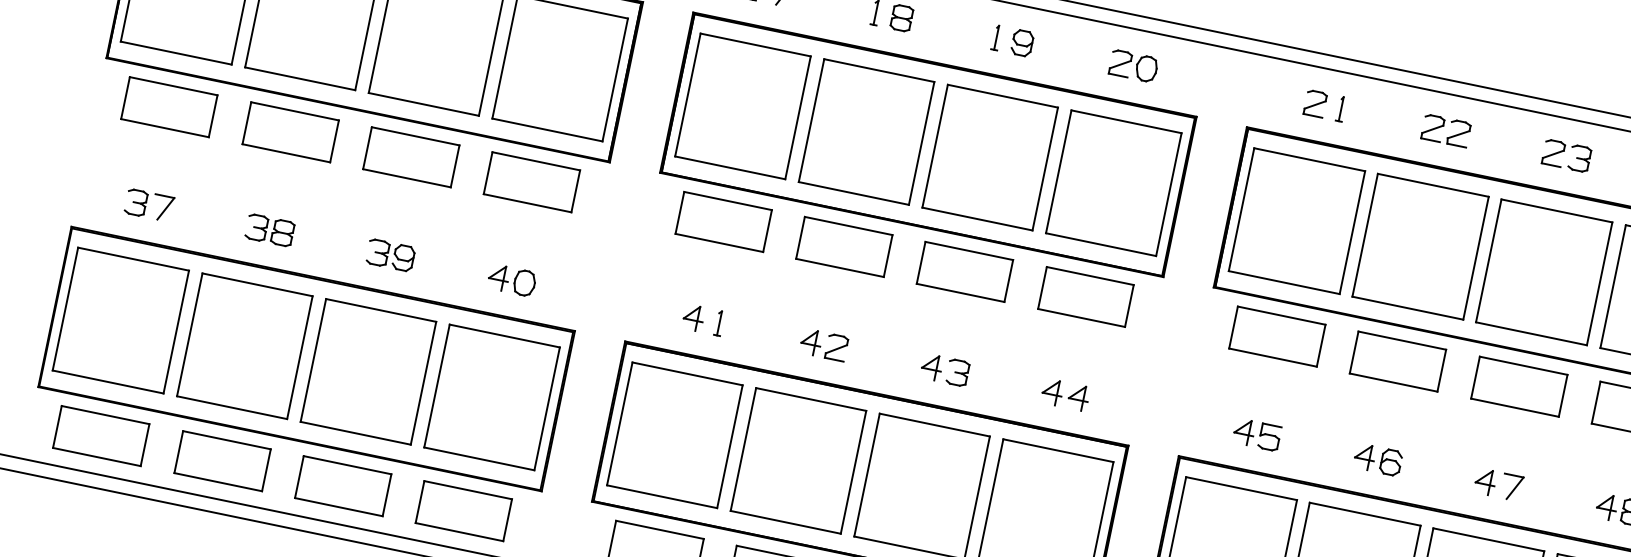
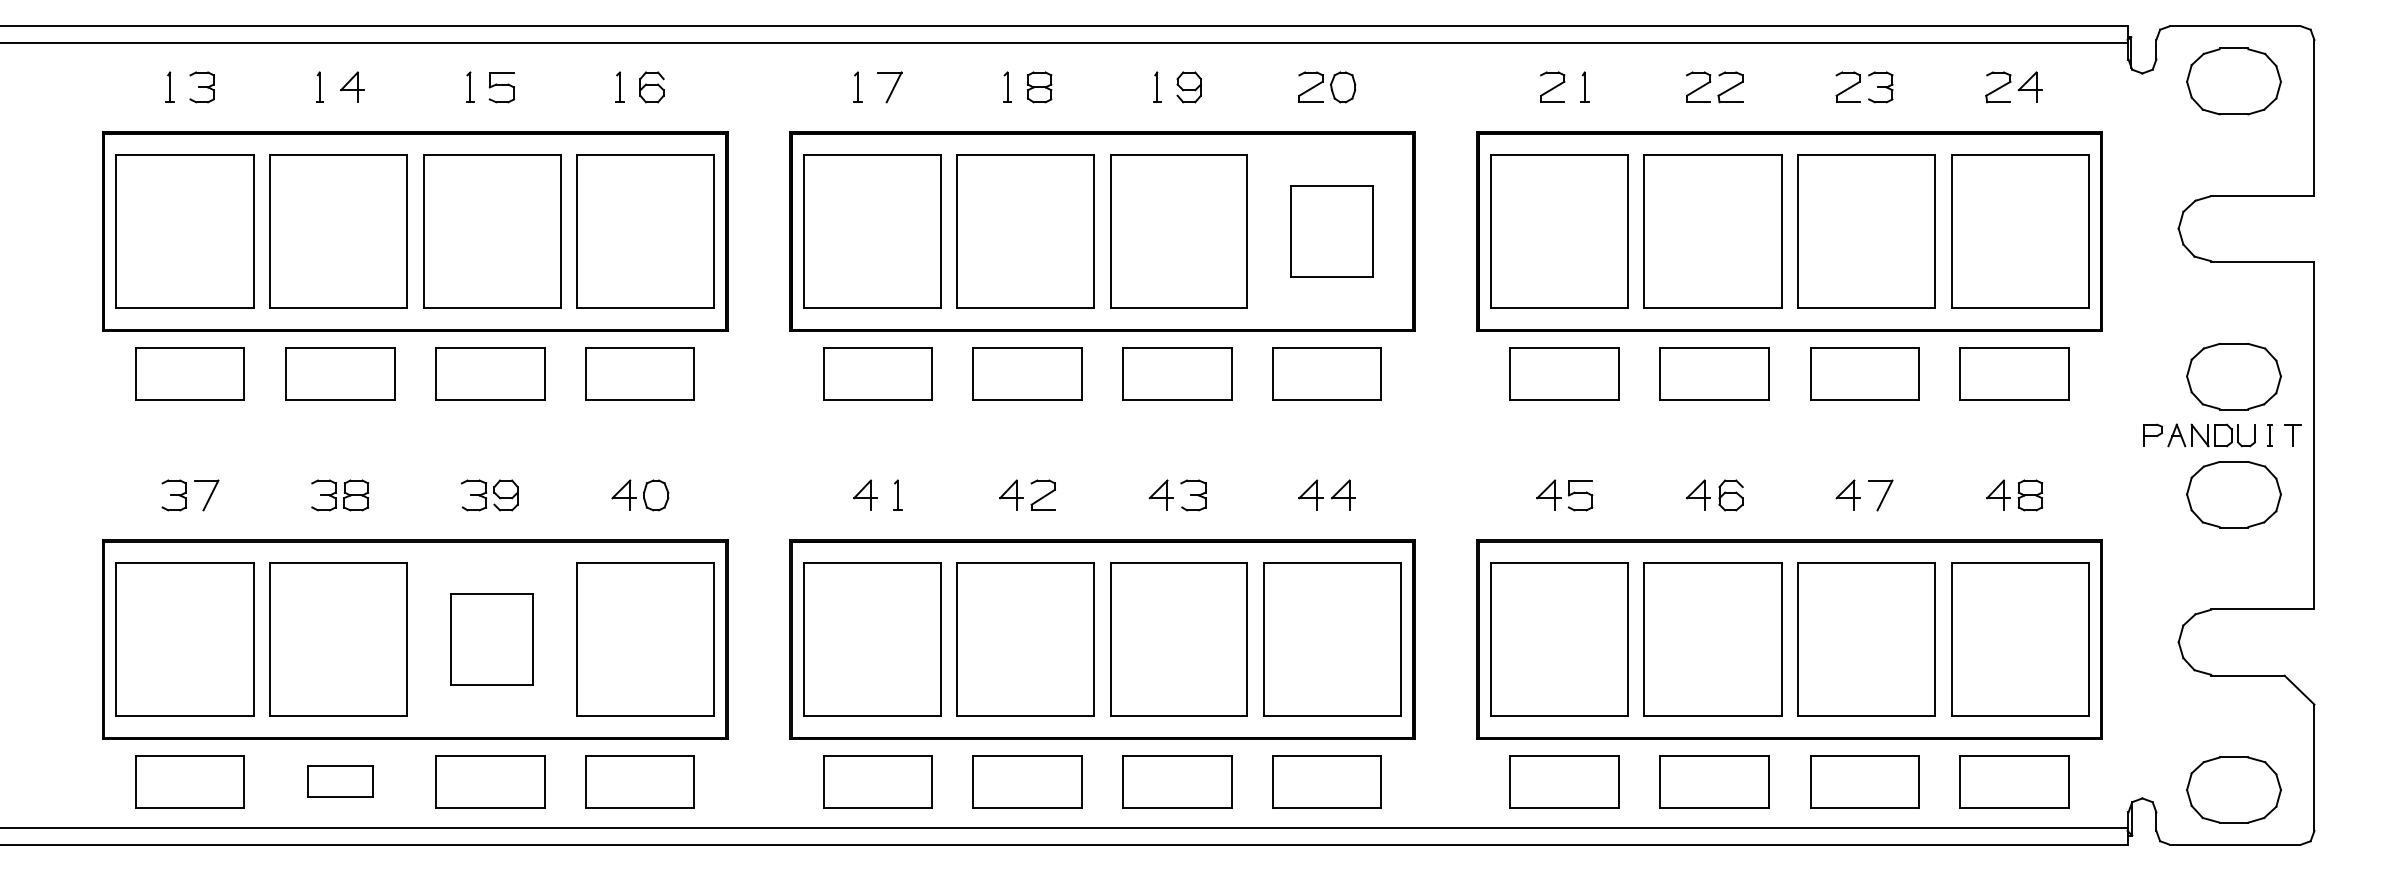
part: (1113, 183) -> (1332, 231), size x0.6
part: (368, 371) -> (492, 639), size x0.6
part: (222, 460) -> (340, 781), size x0.6

